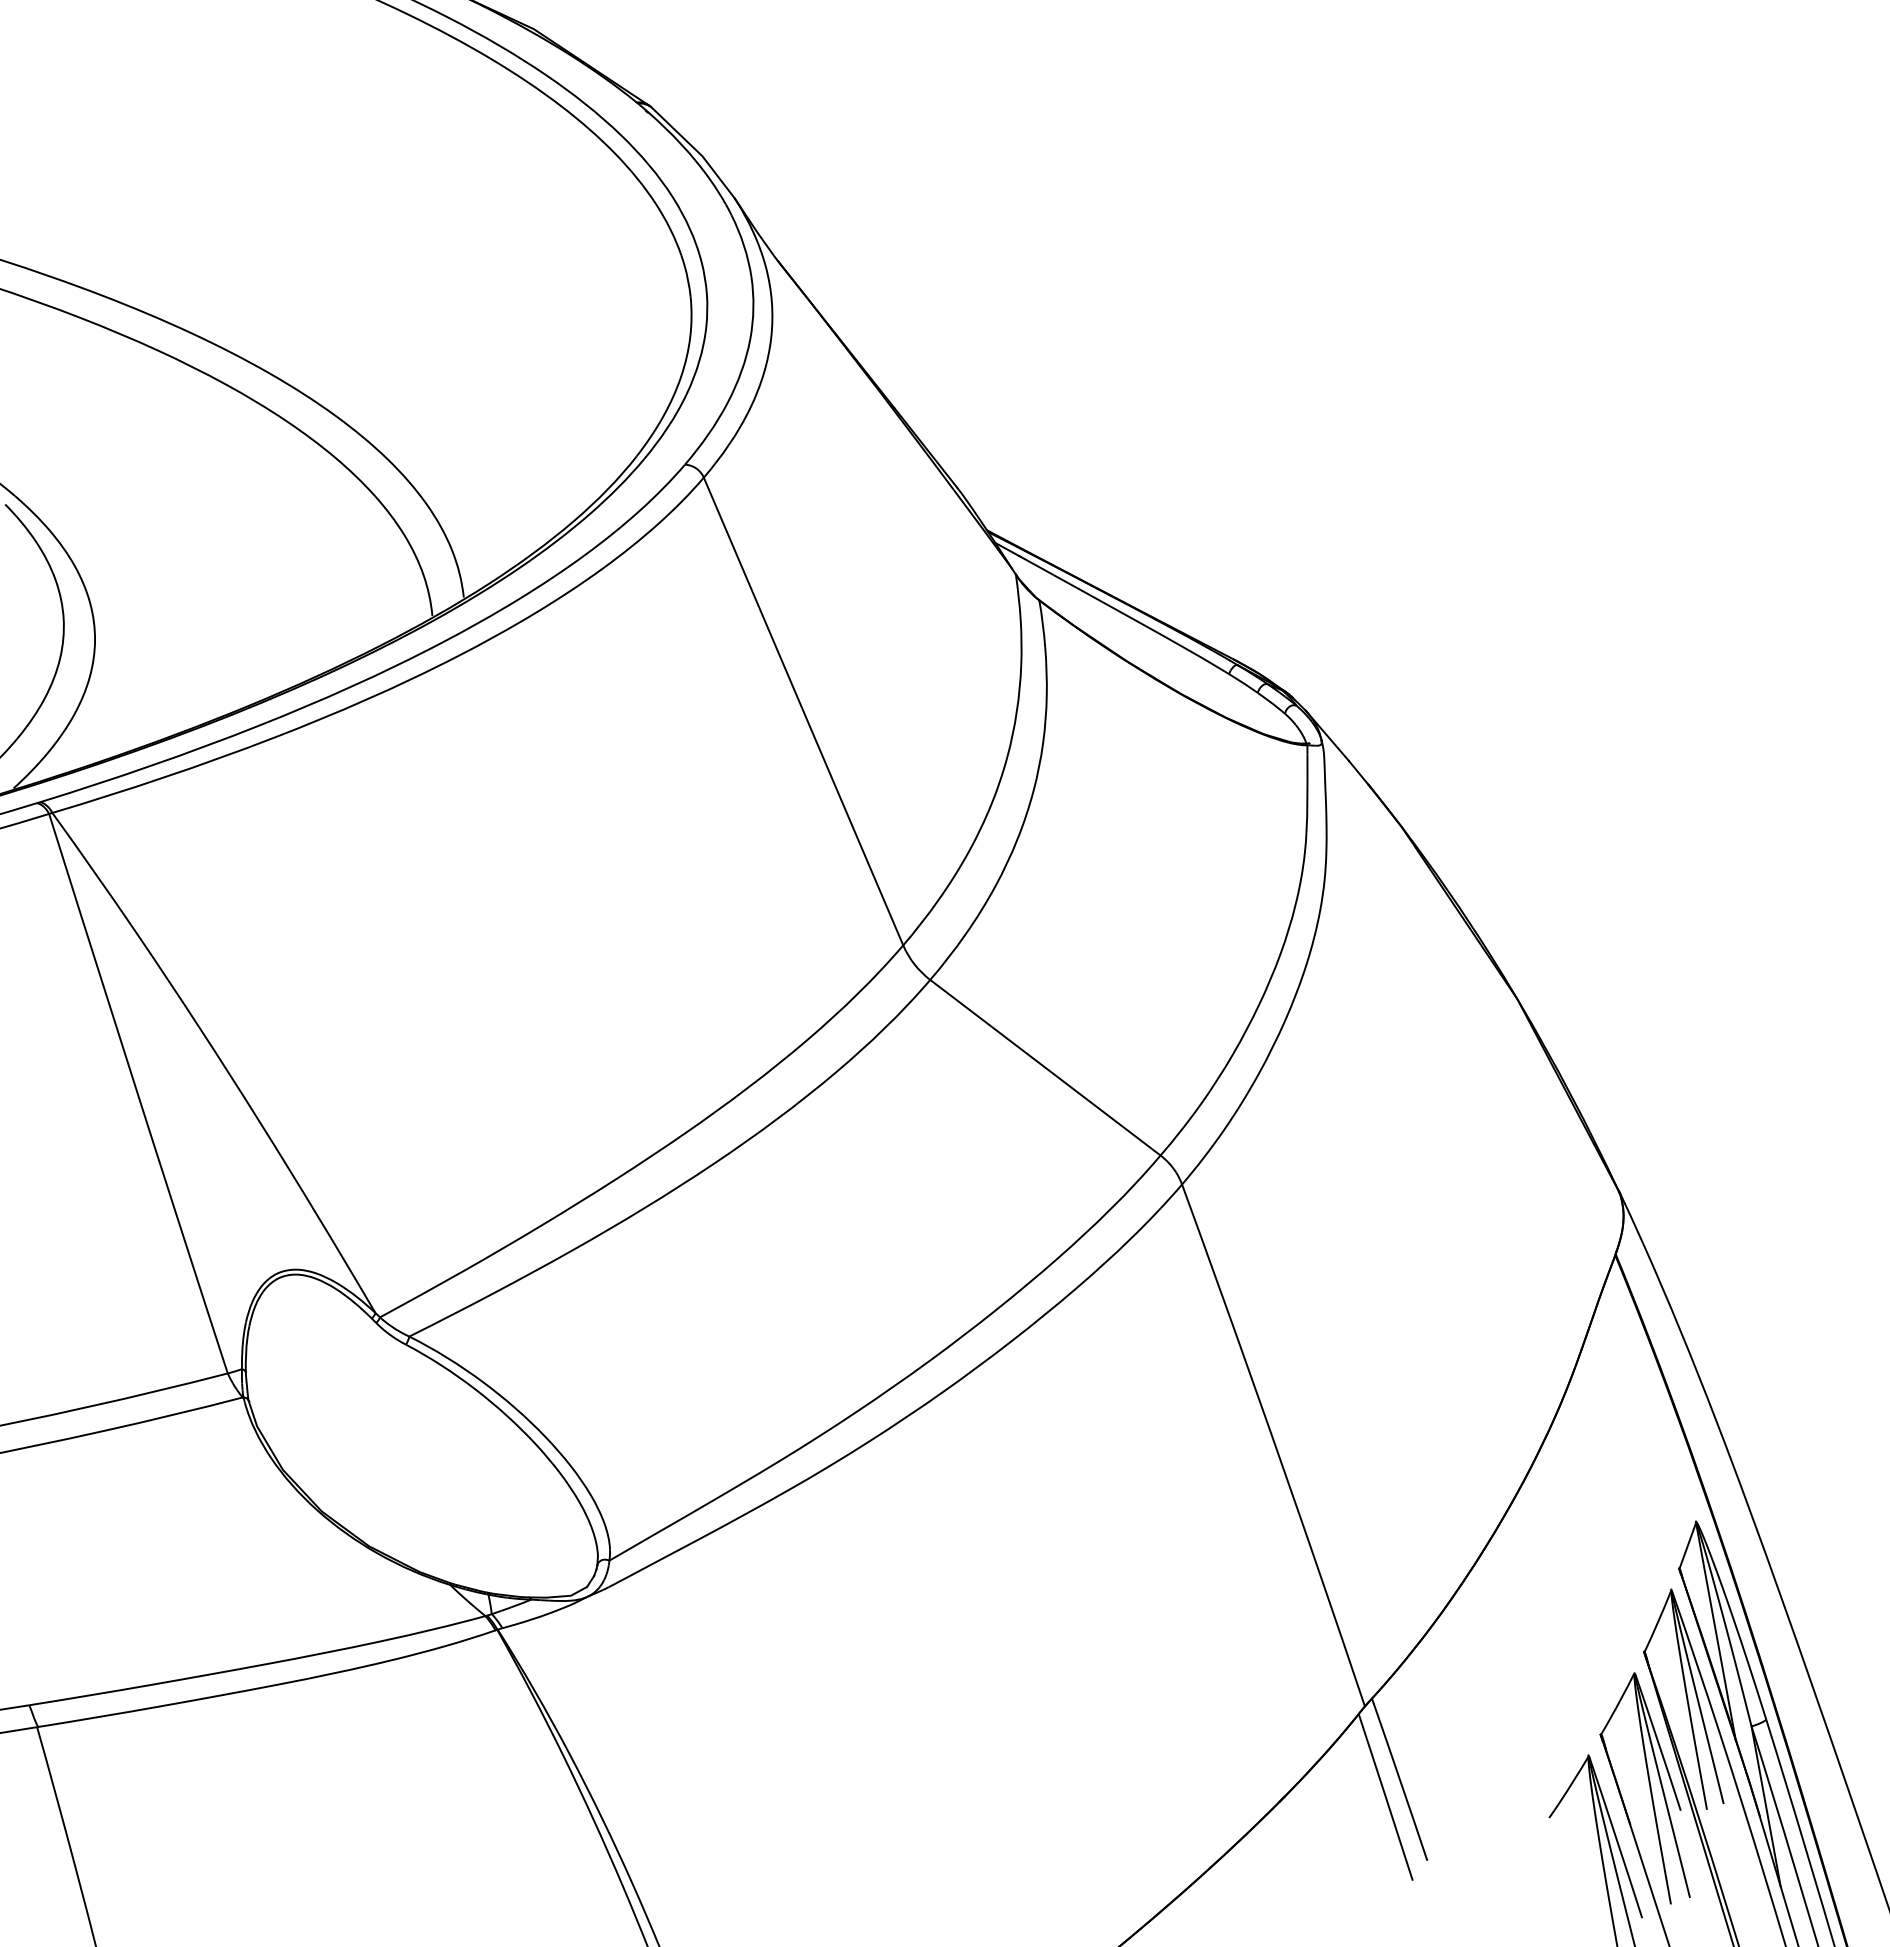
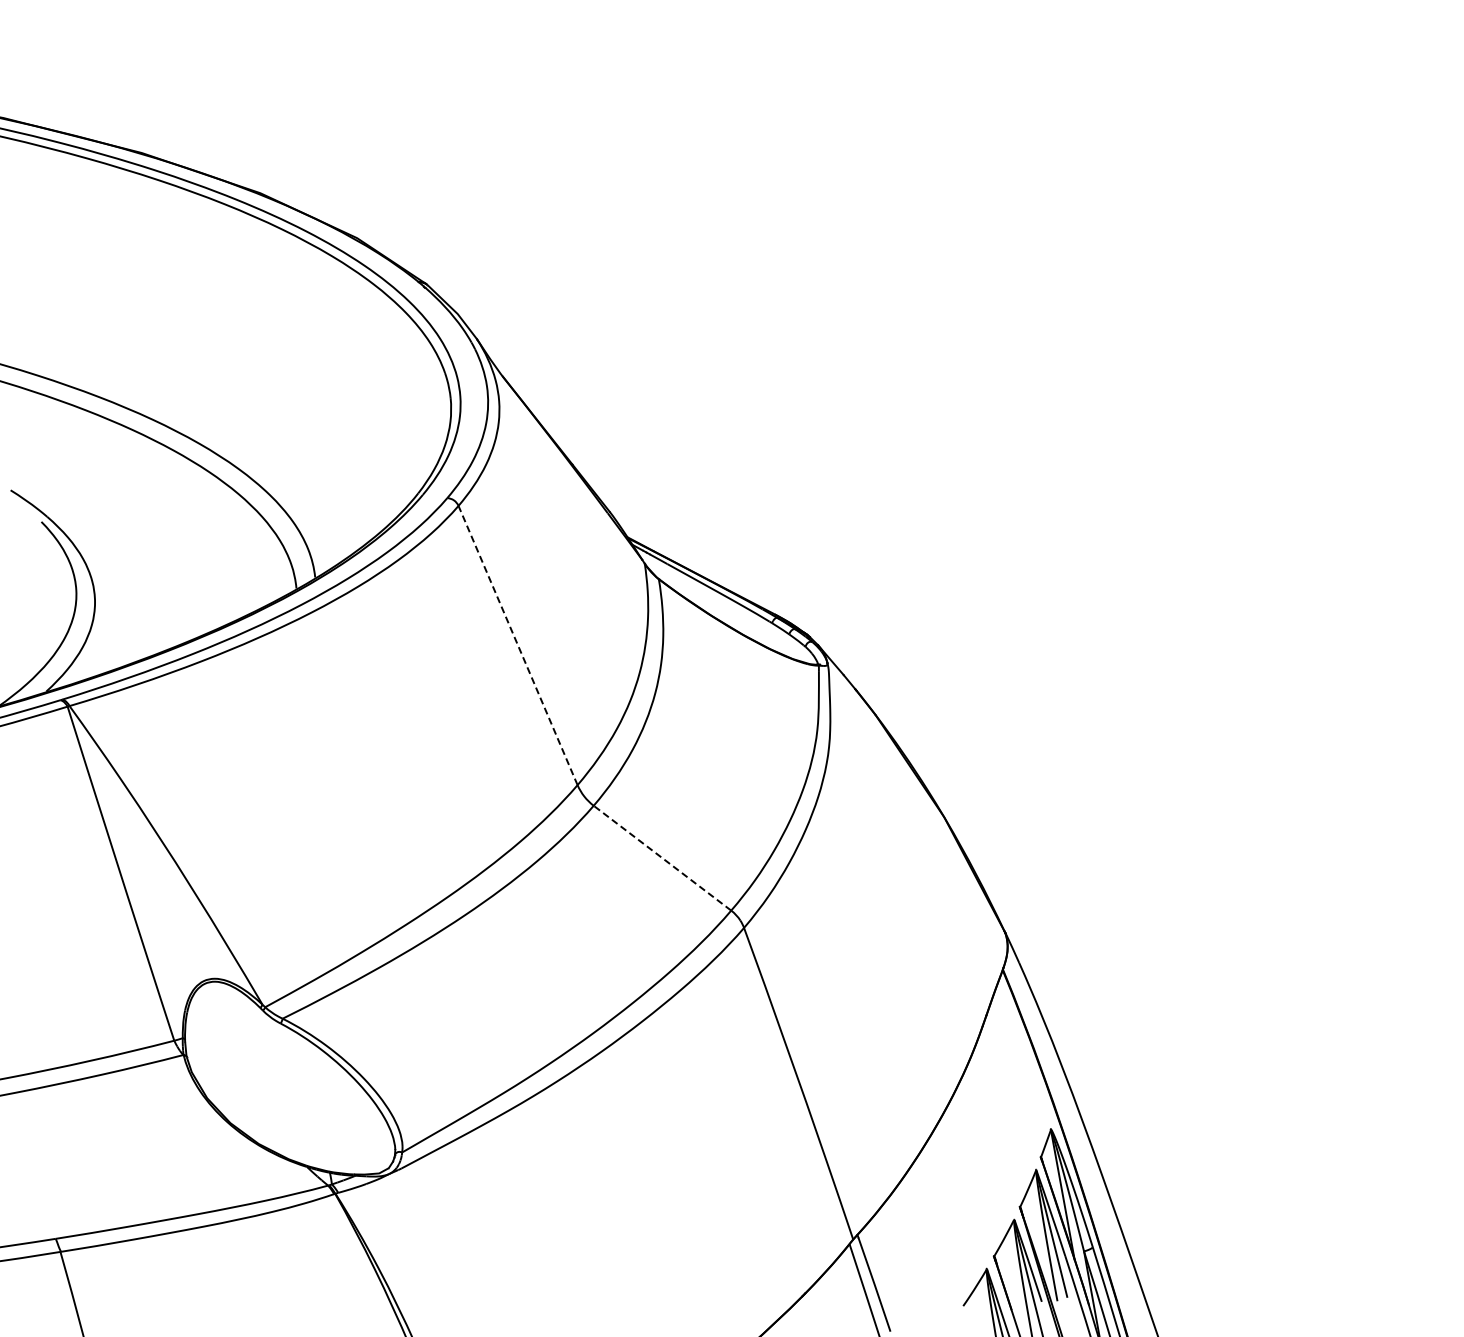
line: (804, 711) -> (518, 645), solid -> dashed
line: (1045, 1066) -> (662, 857), solid -> dashed

